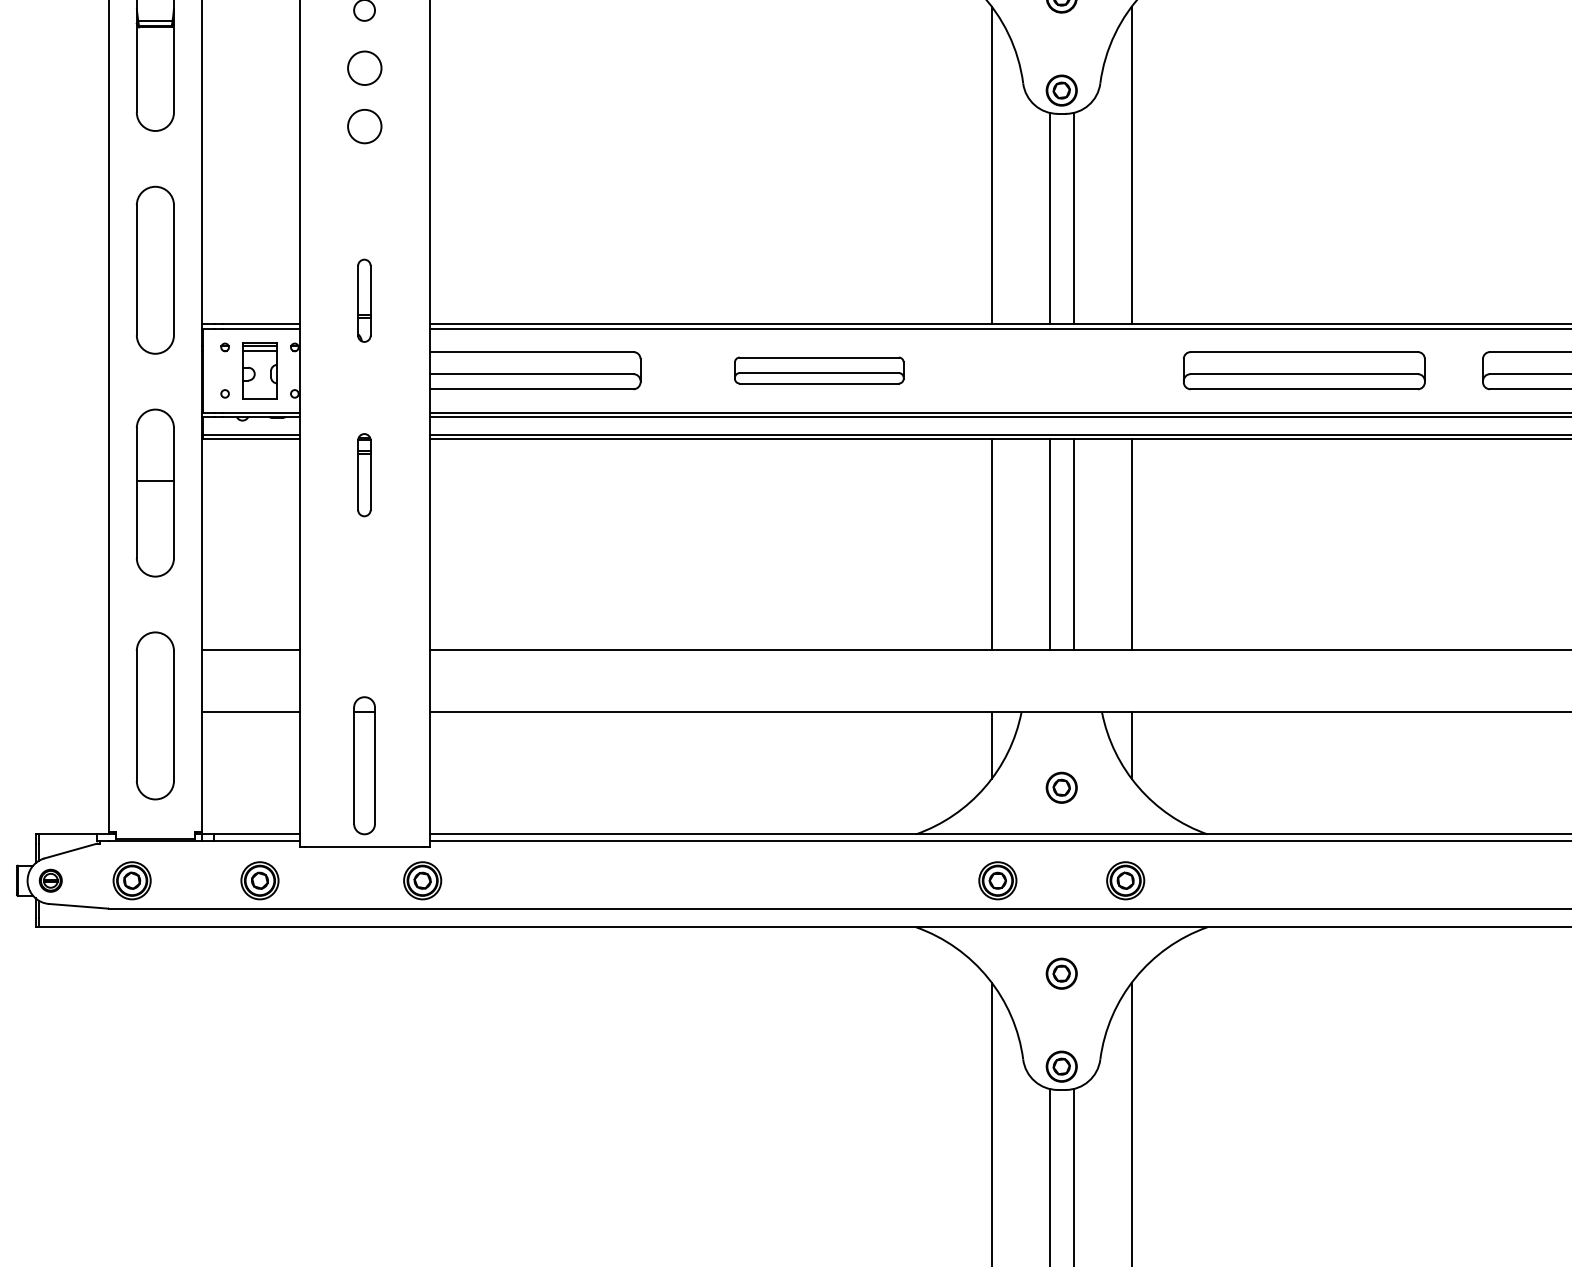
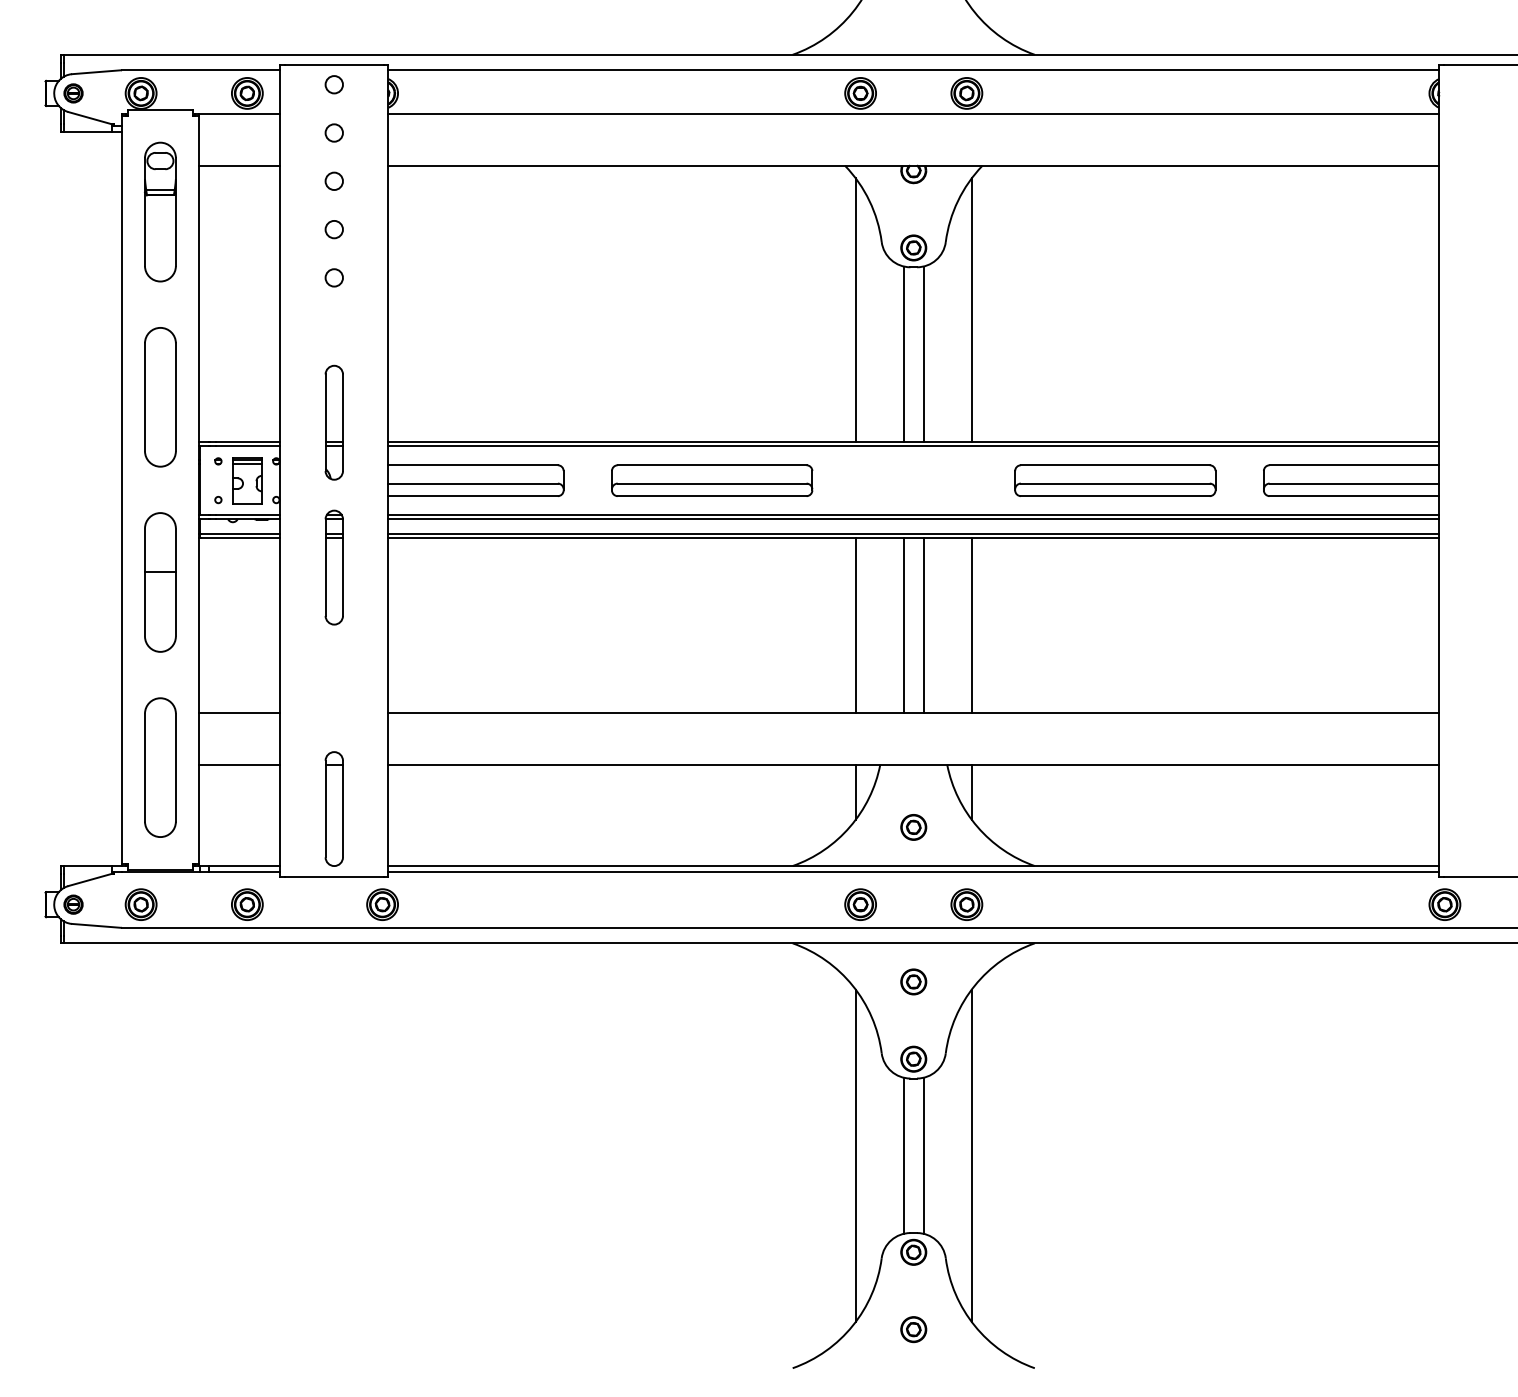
circle: (363, 68) -> (333, 229), size x0.62
circle: (363, 126) -> (333, 277), size x0.62
part: (363, 300) -> (333, 422), size x1.67
part: (819, 370) -> (712, 480), size x1.43
part: (363, 475) -> (333, 567), size x1.67

